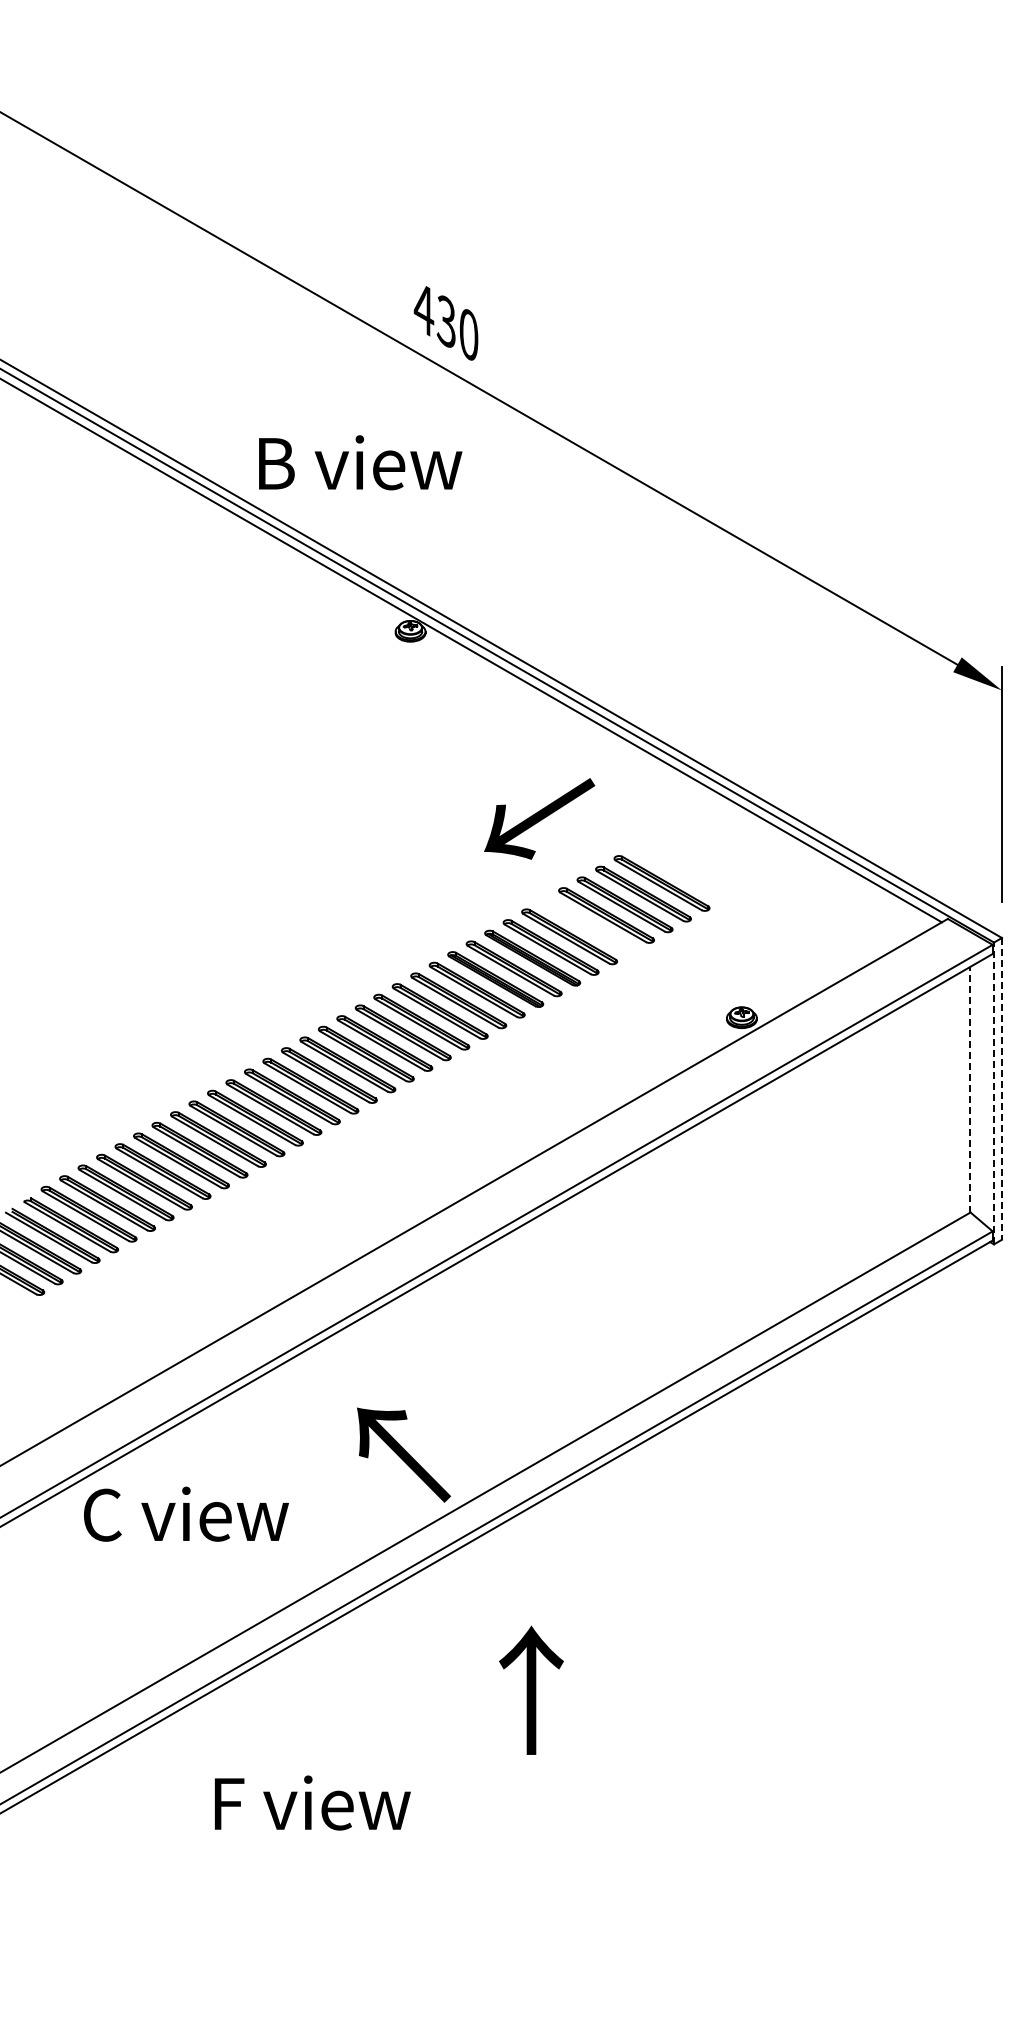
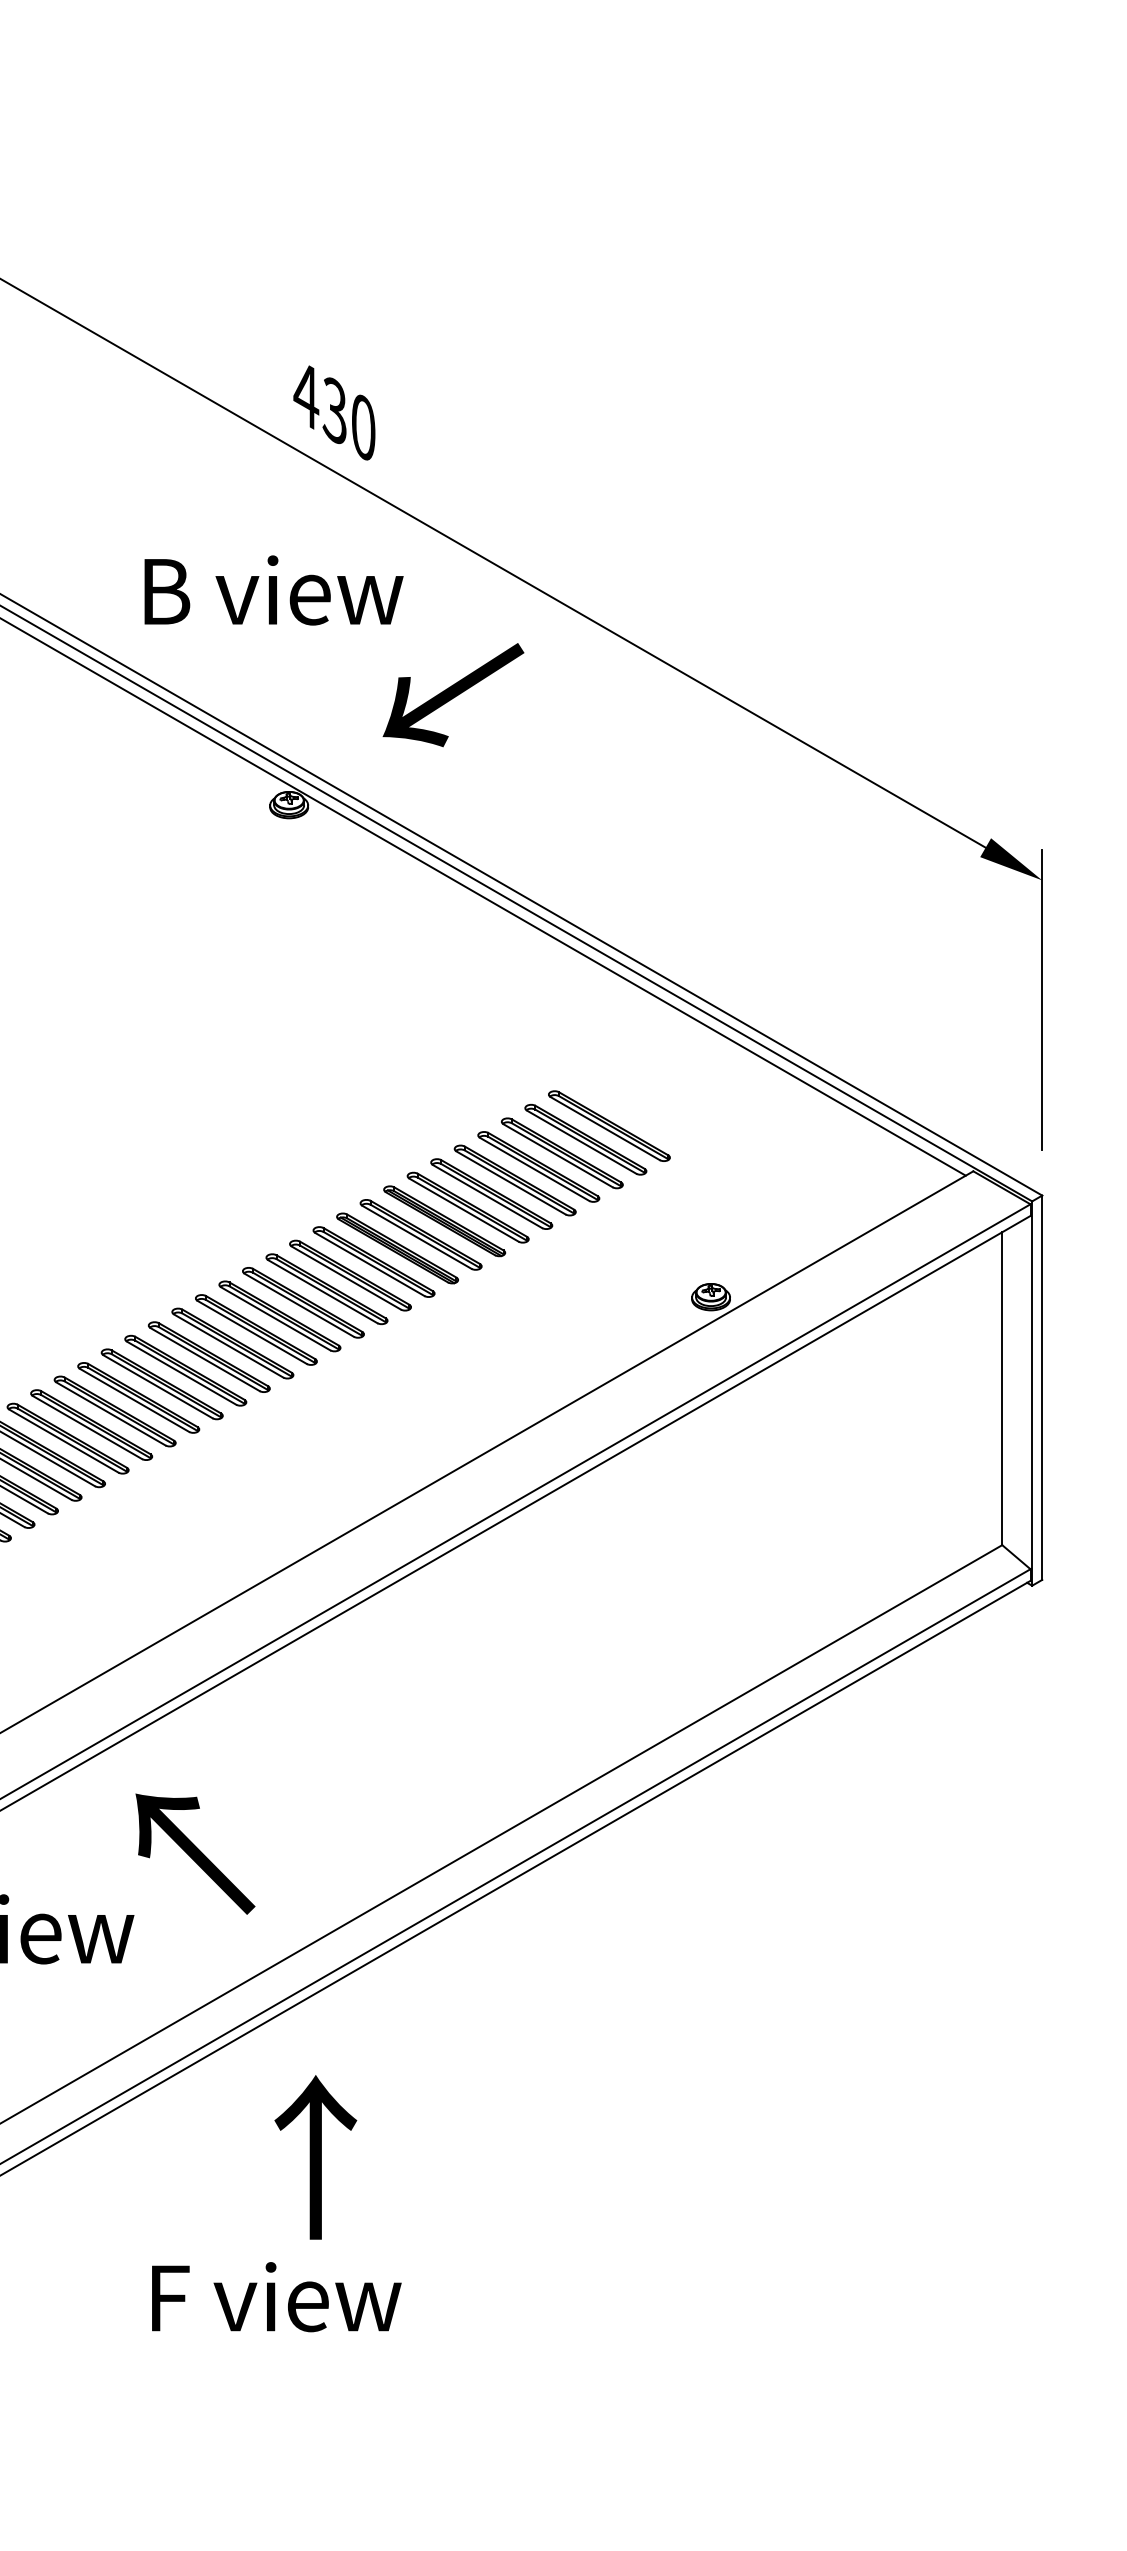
text: (360, 462) -> (273, 590), moved
text: (539, 818) -> (453, 694), moved
part: (587, 925) -> (514, 1179), added
line: (1001, 1088) -> (1041, 1387), dashed -> solid
line: (970, 1089) -> (1002, 1388), dashed -> solid
line: (994, 1093) -> (1032, 1393), dashed -> solid
text: (403, 1454) -> (194, 1853), moved
text: (531, 1689) -> (315, 2156), moved
text: (312, 1802) -> (276, 2296), moved

